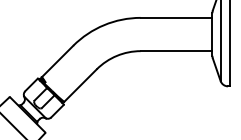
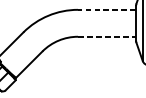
line: (176, 17) -> (106, 9), solid -> dashed
line: (176, 51) -> (106, 37), solid -> dashed

